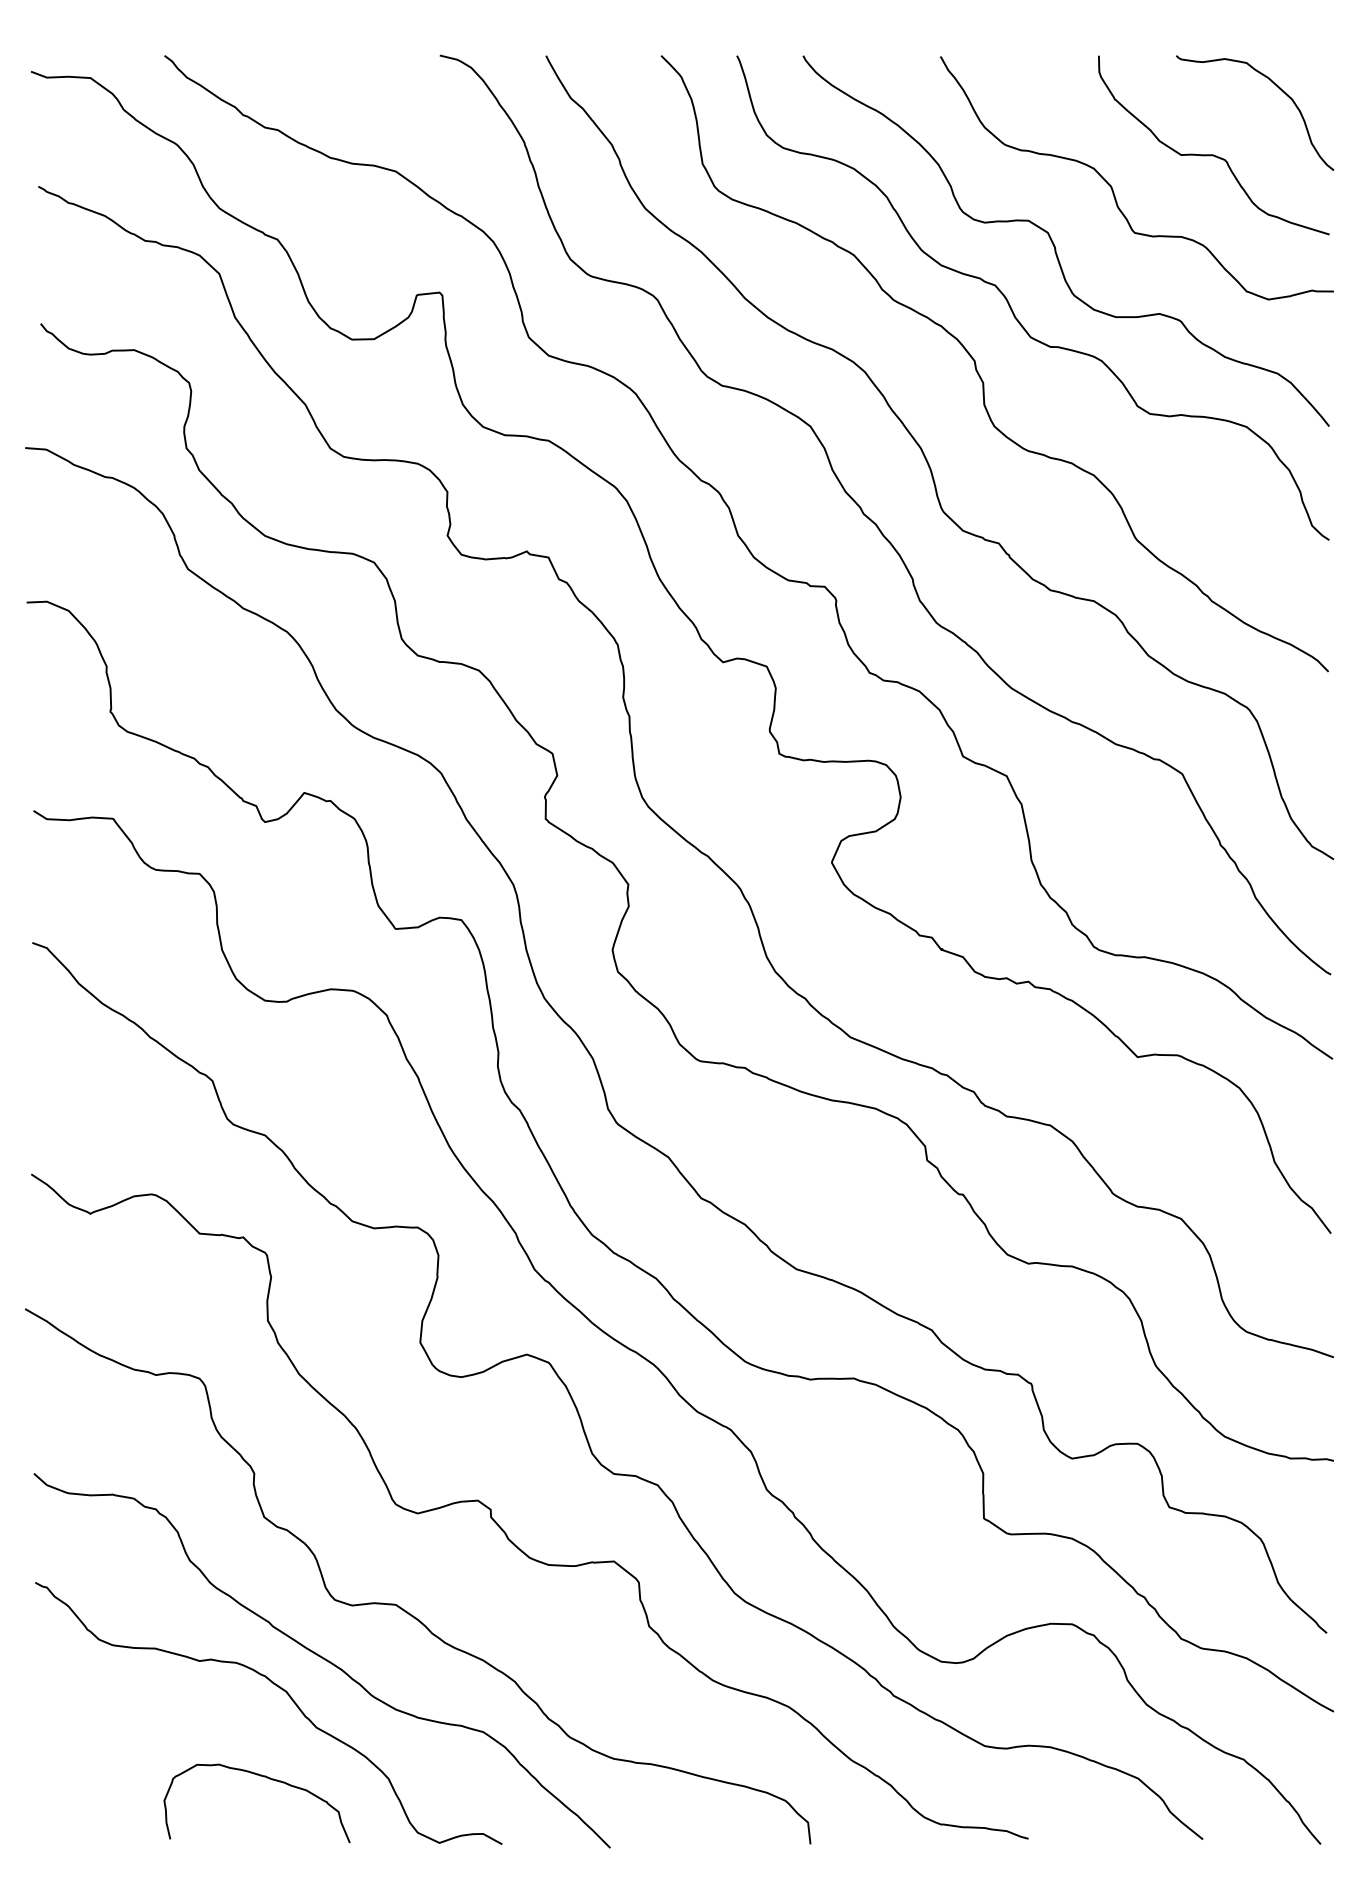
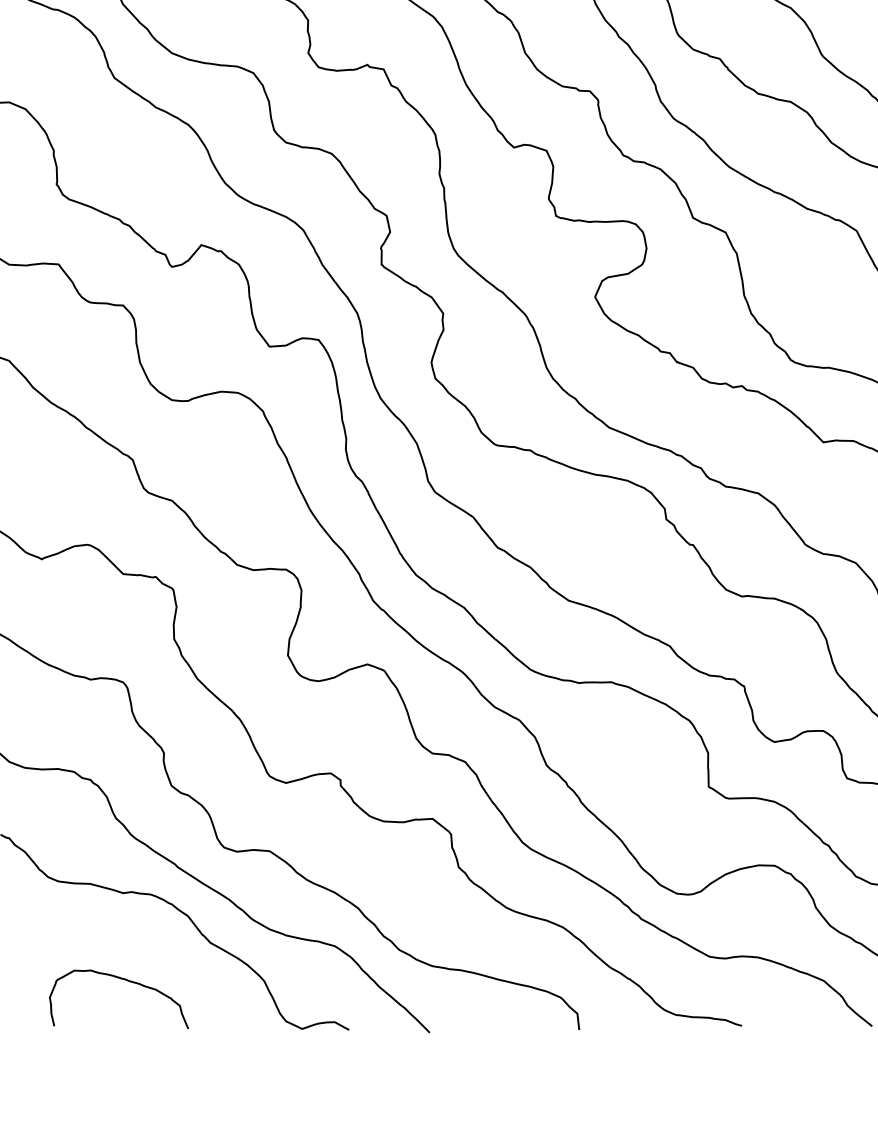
curve: (263, 1777) -> (123, 980), moved

